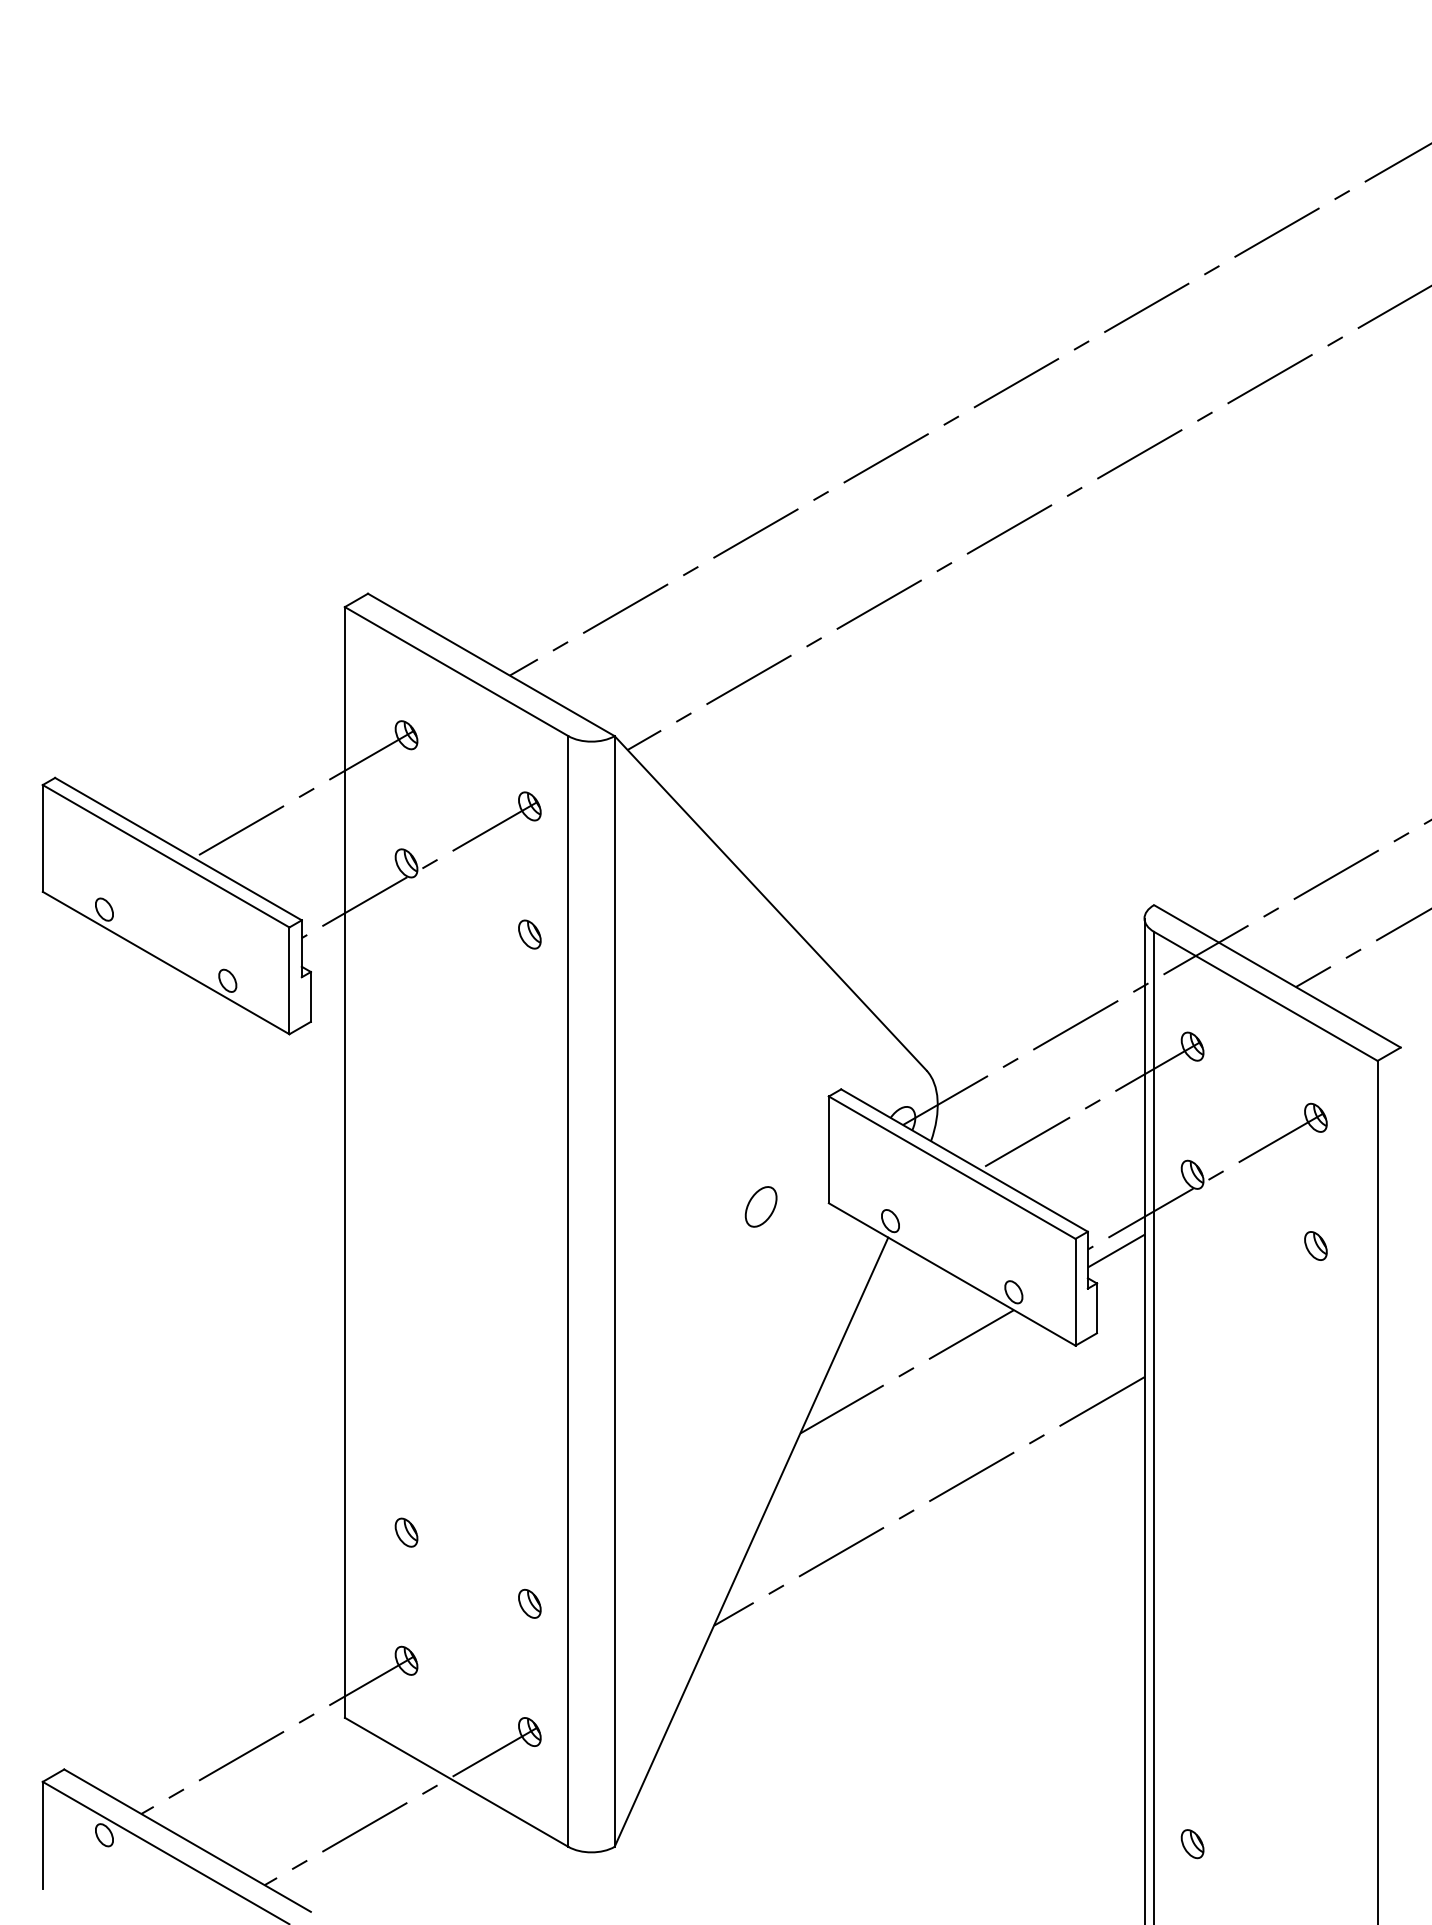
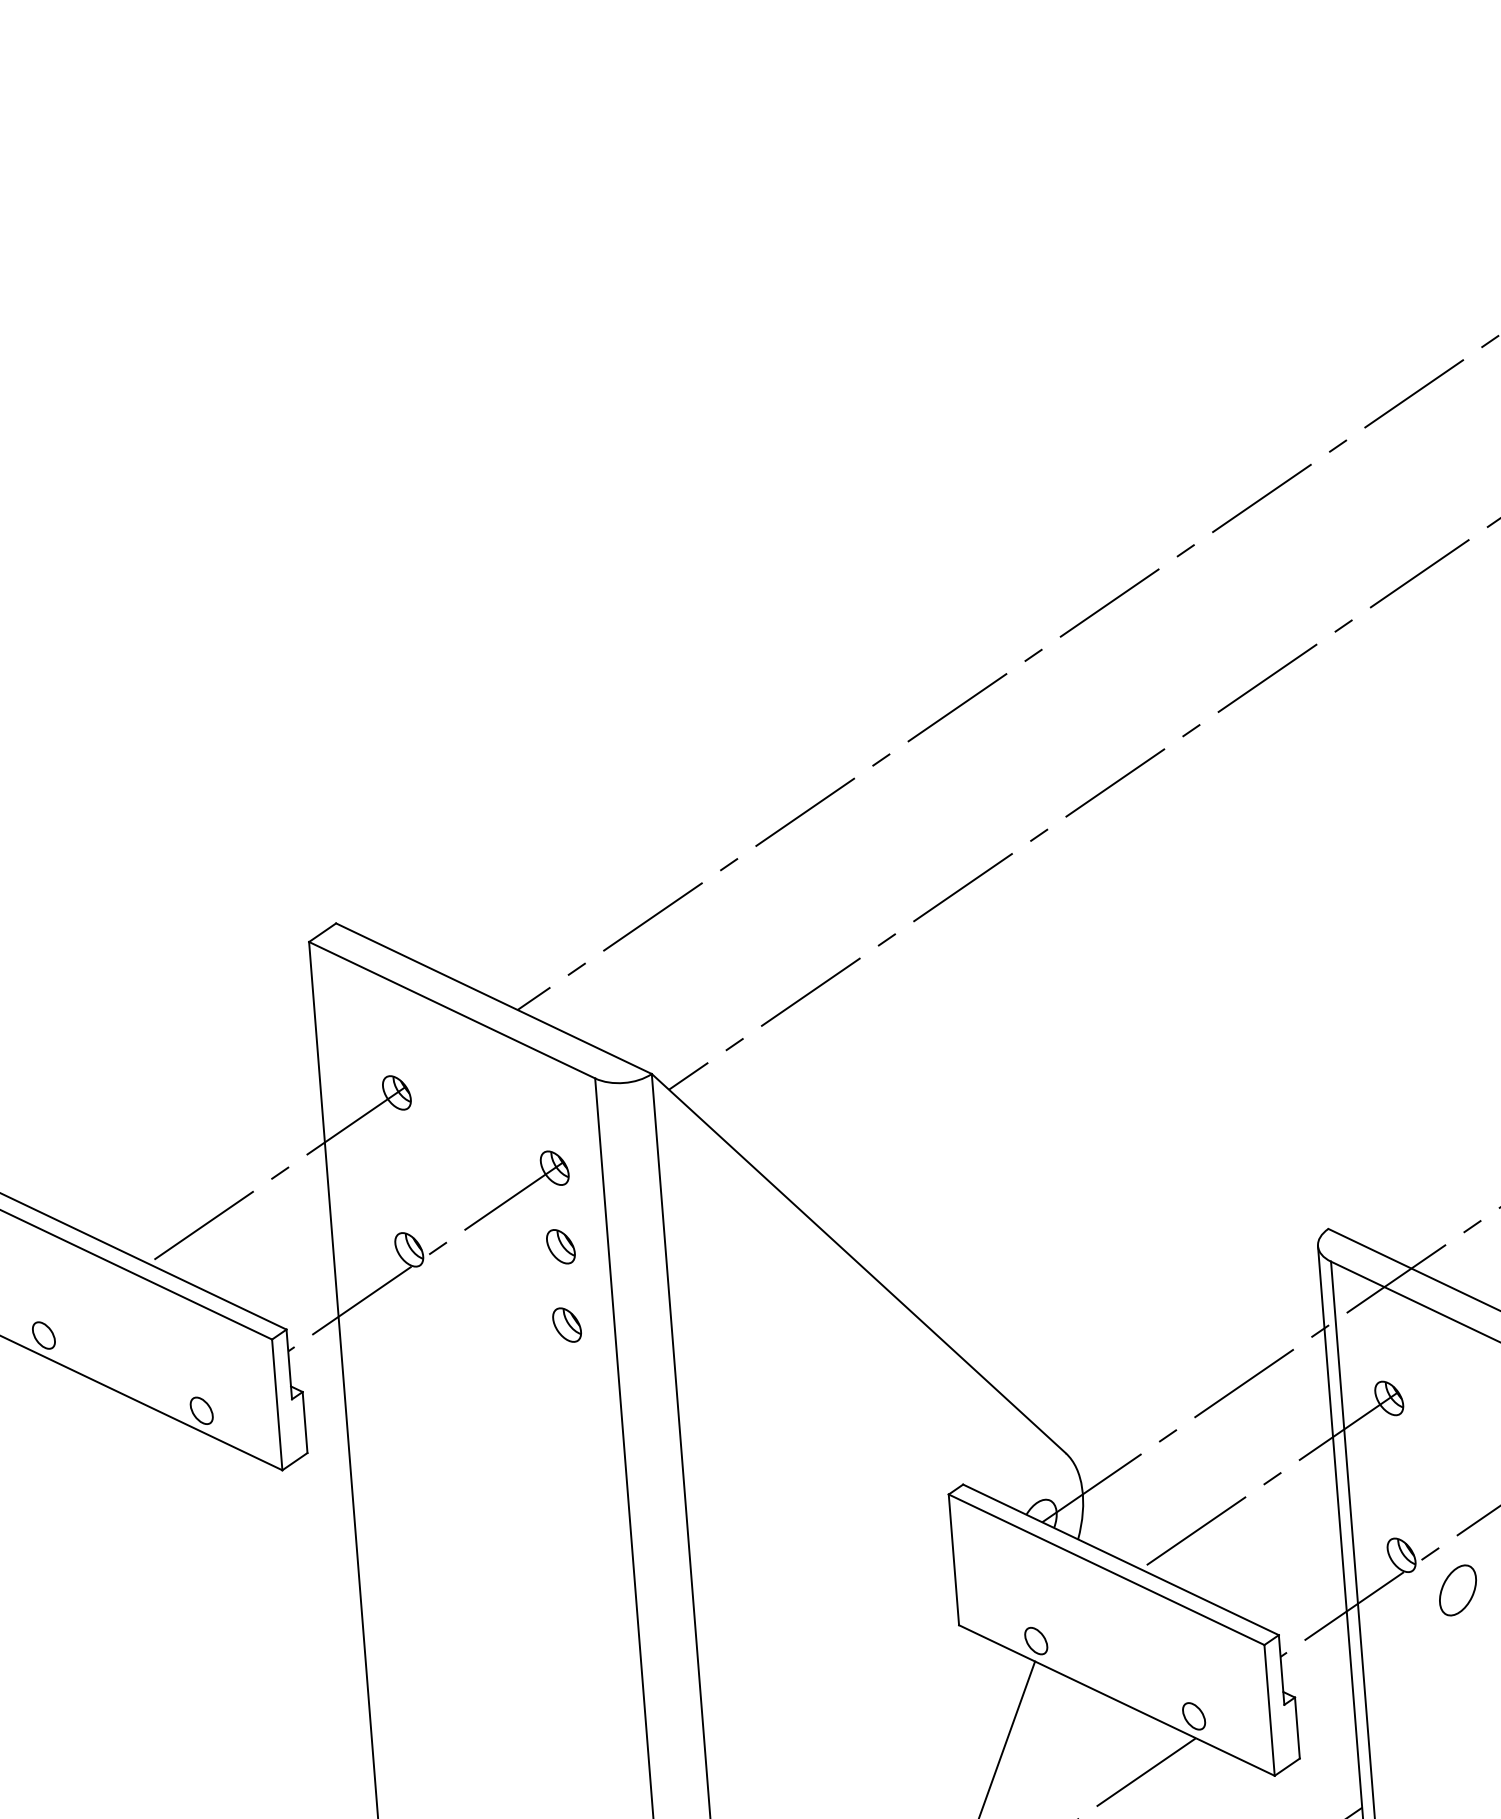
part: (529, 870) -> (560, 1246), added
part: (760, 1206) -> (1457, 1589), moved
line: (1115, 1250) -> (1314, 1655), removed

